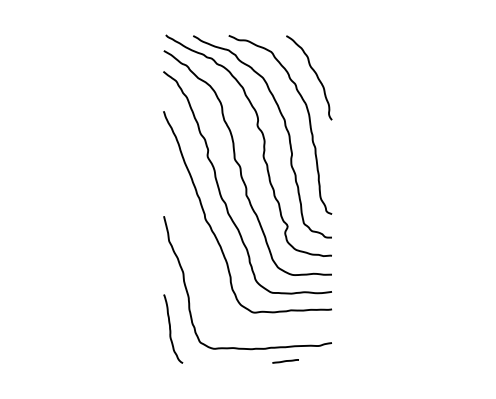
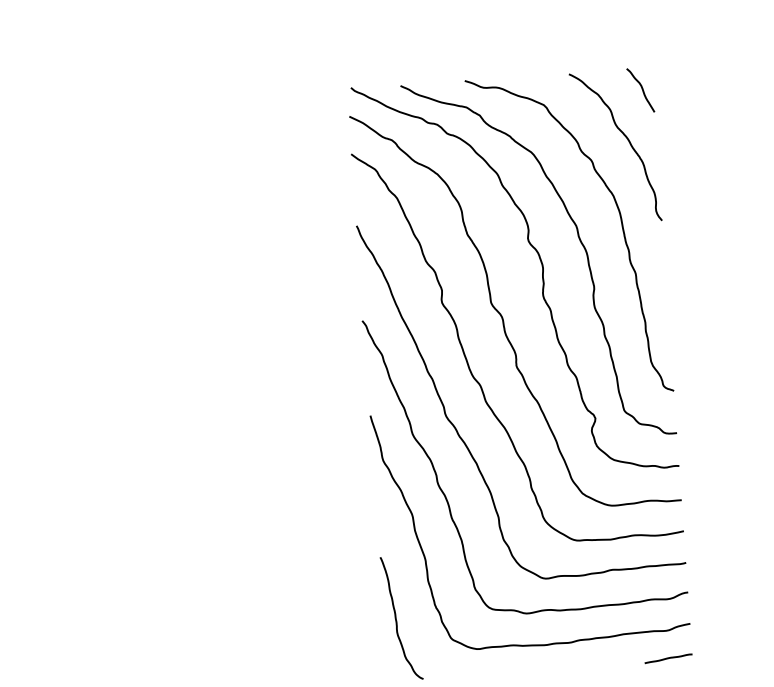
curve: (325, 47) -> (641, 90), added
curve: (203, 264) -> (448, 497), added
line: (285, 361) -> (668, 658), moved

